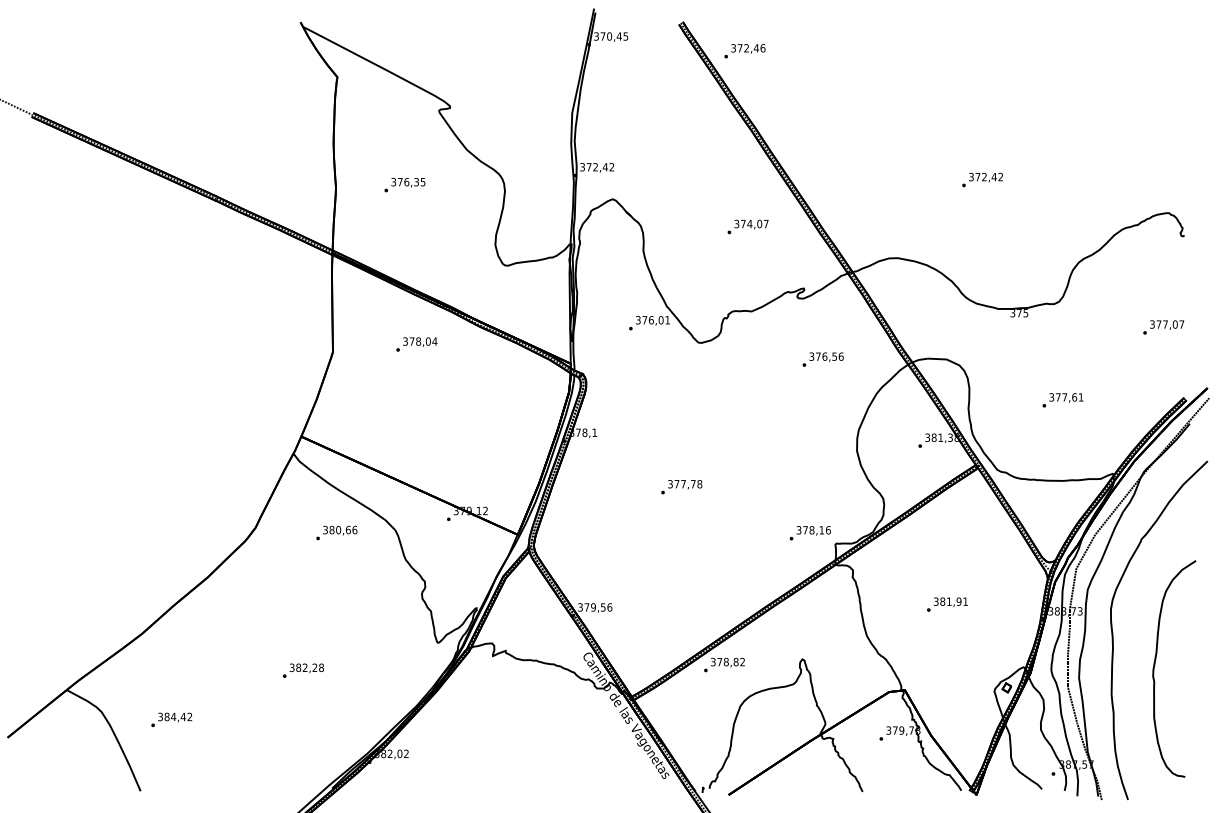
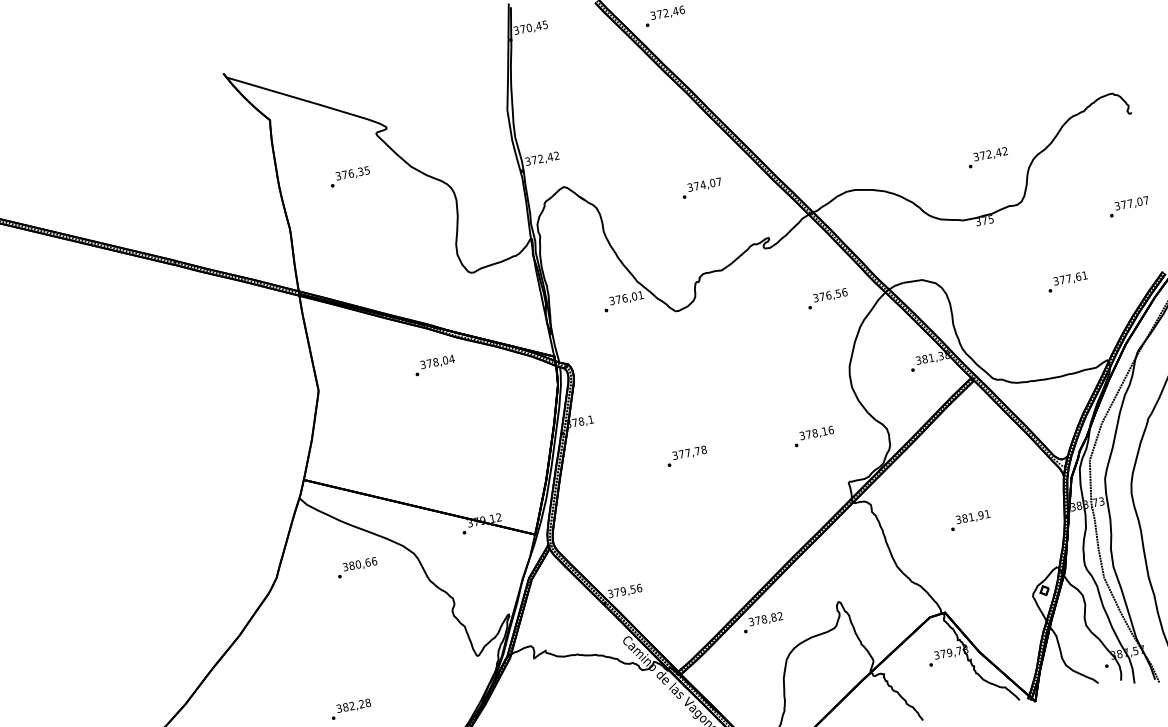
text: (982, 179) -> (987, 157), moved
text: (404, 185) -> (349, 177), moved
text: (416, 344) -> (434, 365), moved
text: (822, 359) -> (826, 298), moved
text: (1062, 400) -> (1067, 282), moved
text: (809, 533) -> (813, 436), moved

